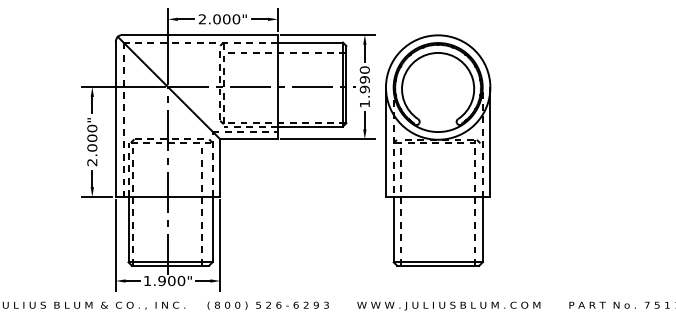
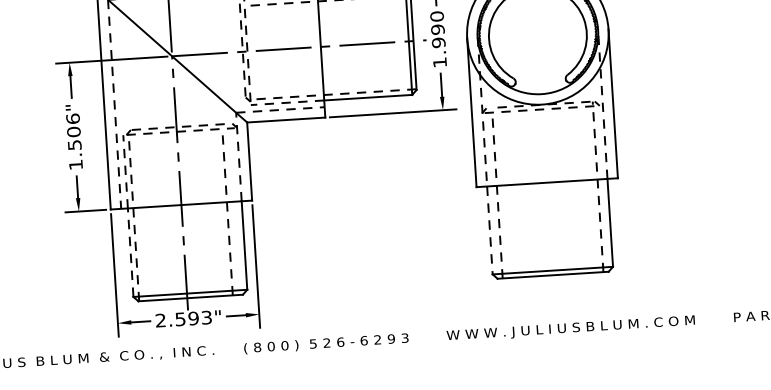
text: (92, 145) -> (74, 141), 2.000" -> 1.506"
line: (128, 229) -> (130, 252), solid -> dashed
line: (393, 230) -> (489, 231), solid -> dashed
text: (164, 281) -> (183, 319), 1.900" -> 2.593"

